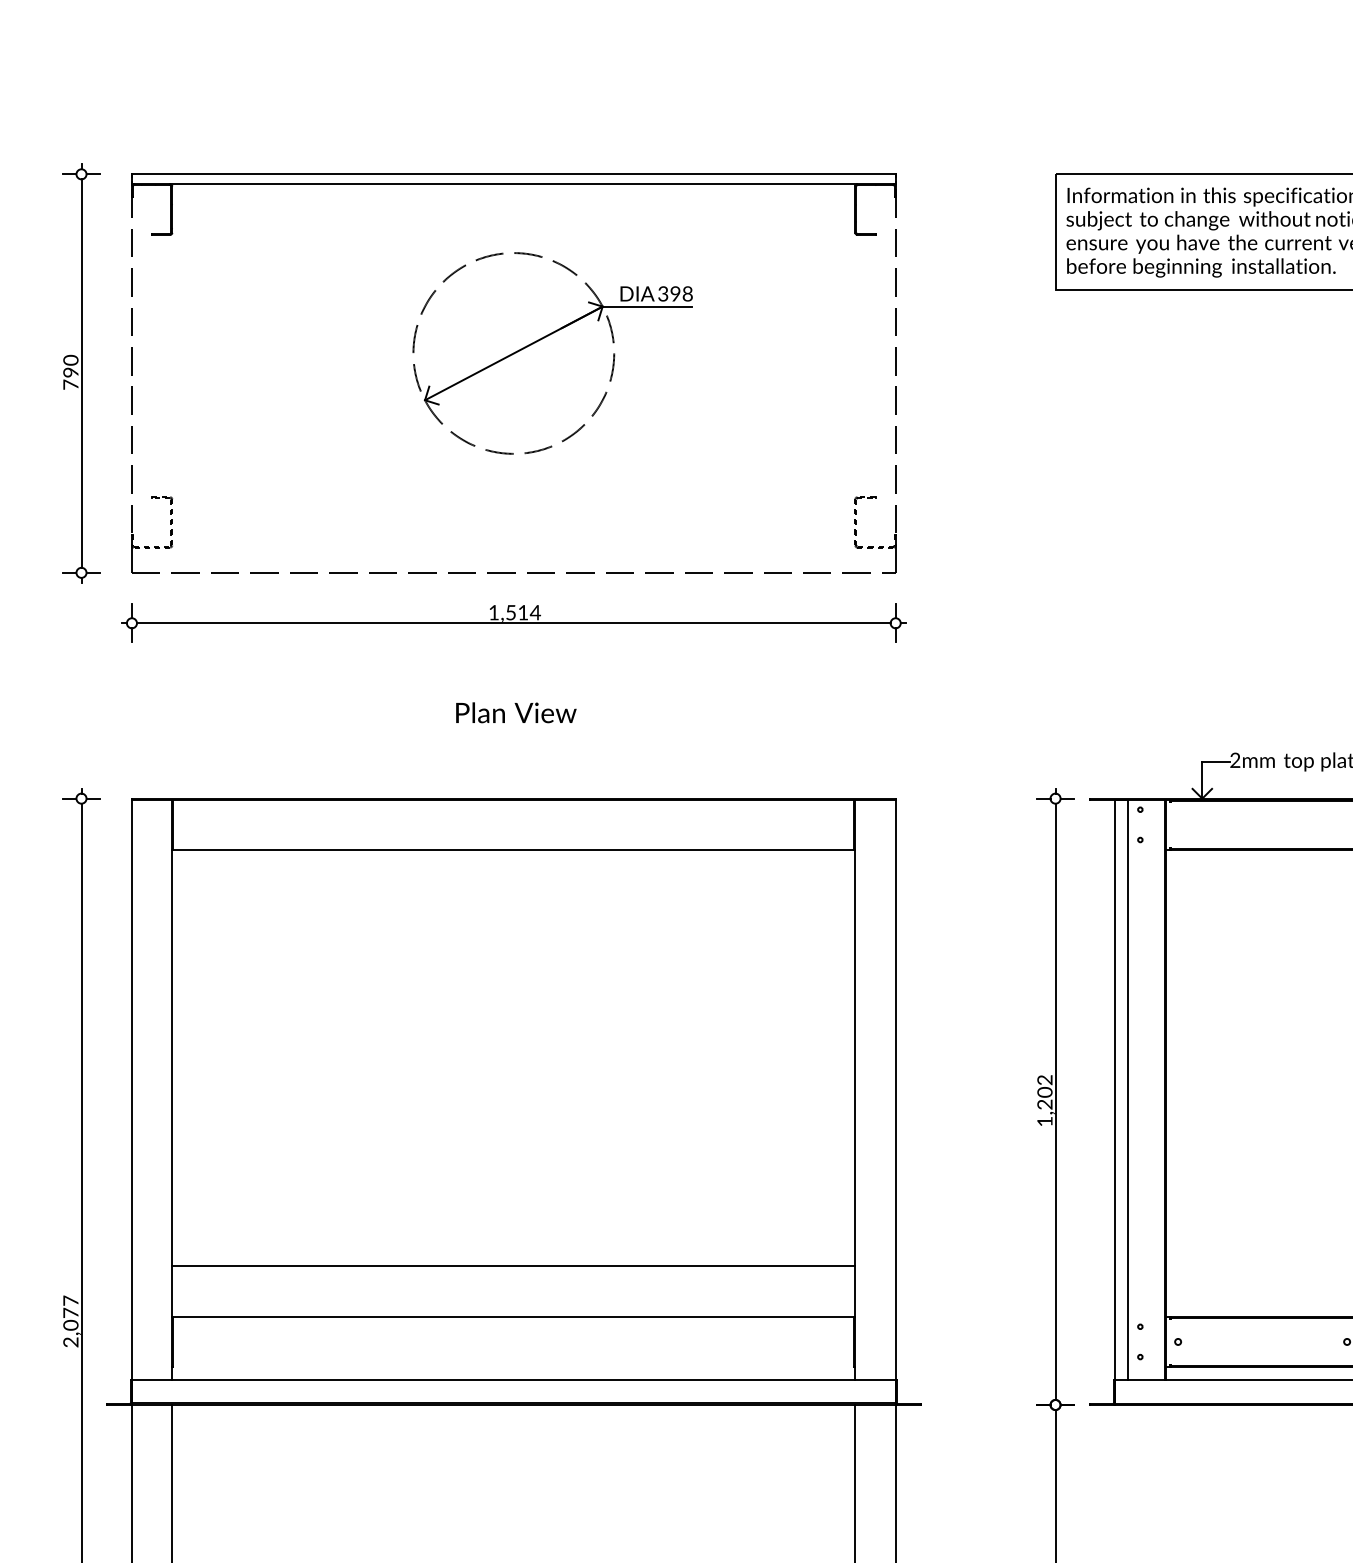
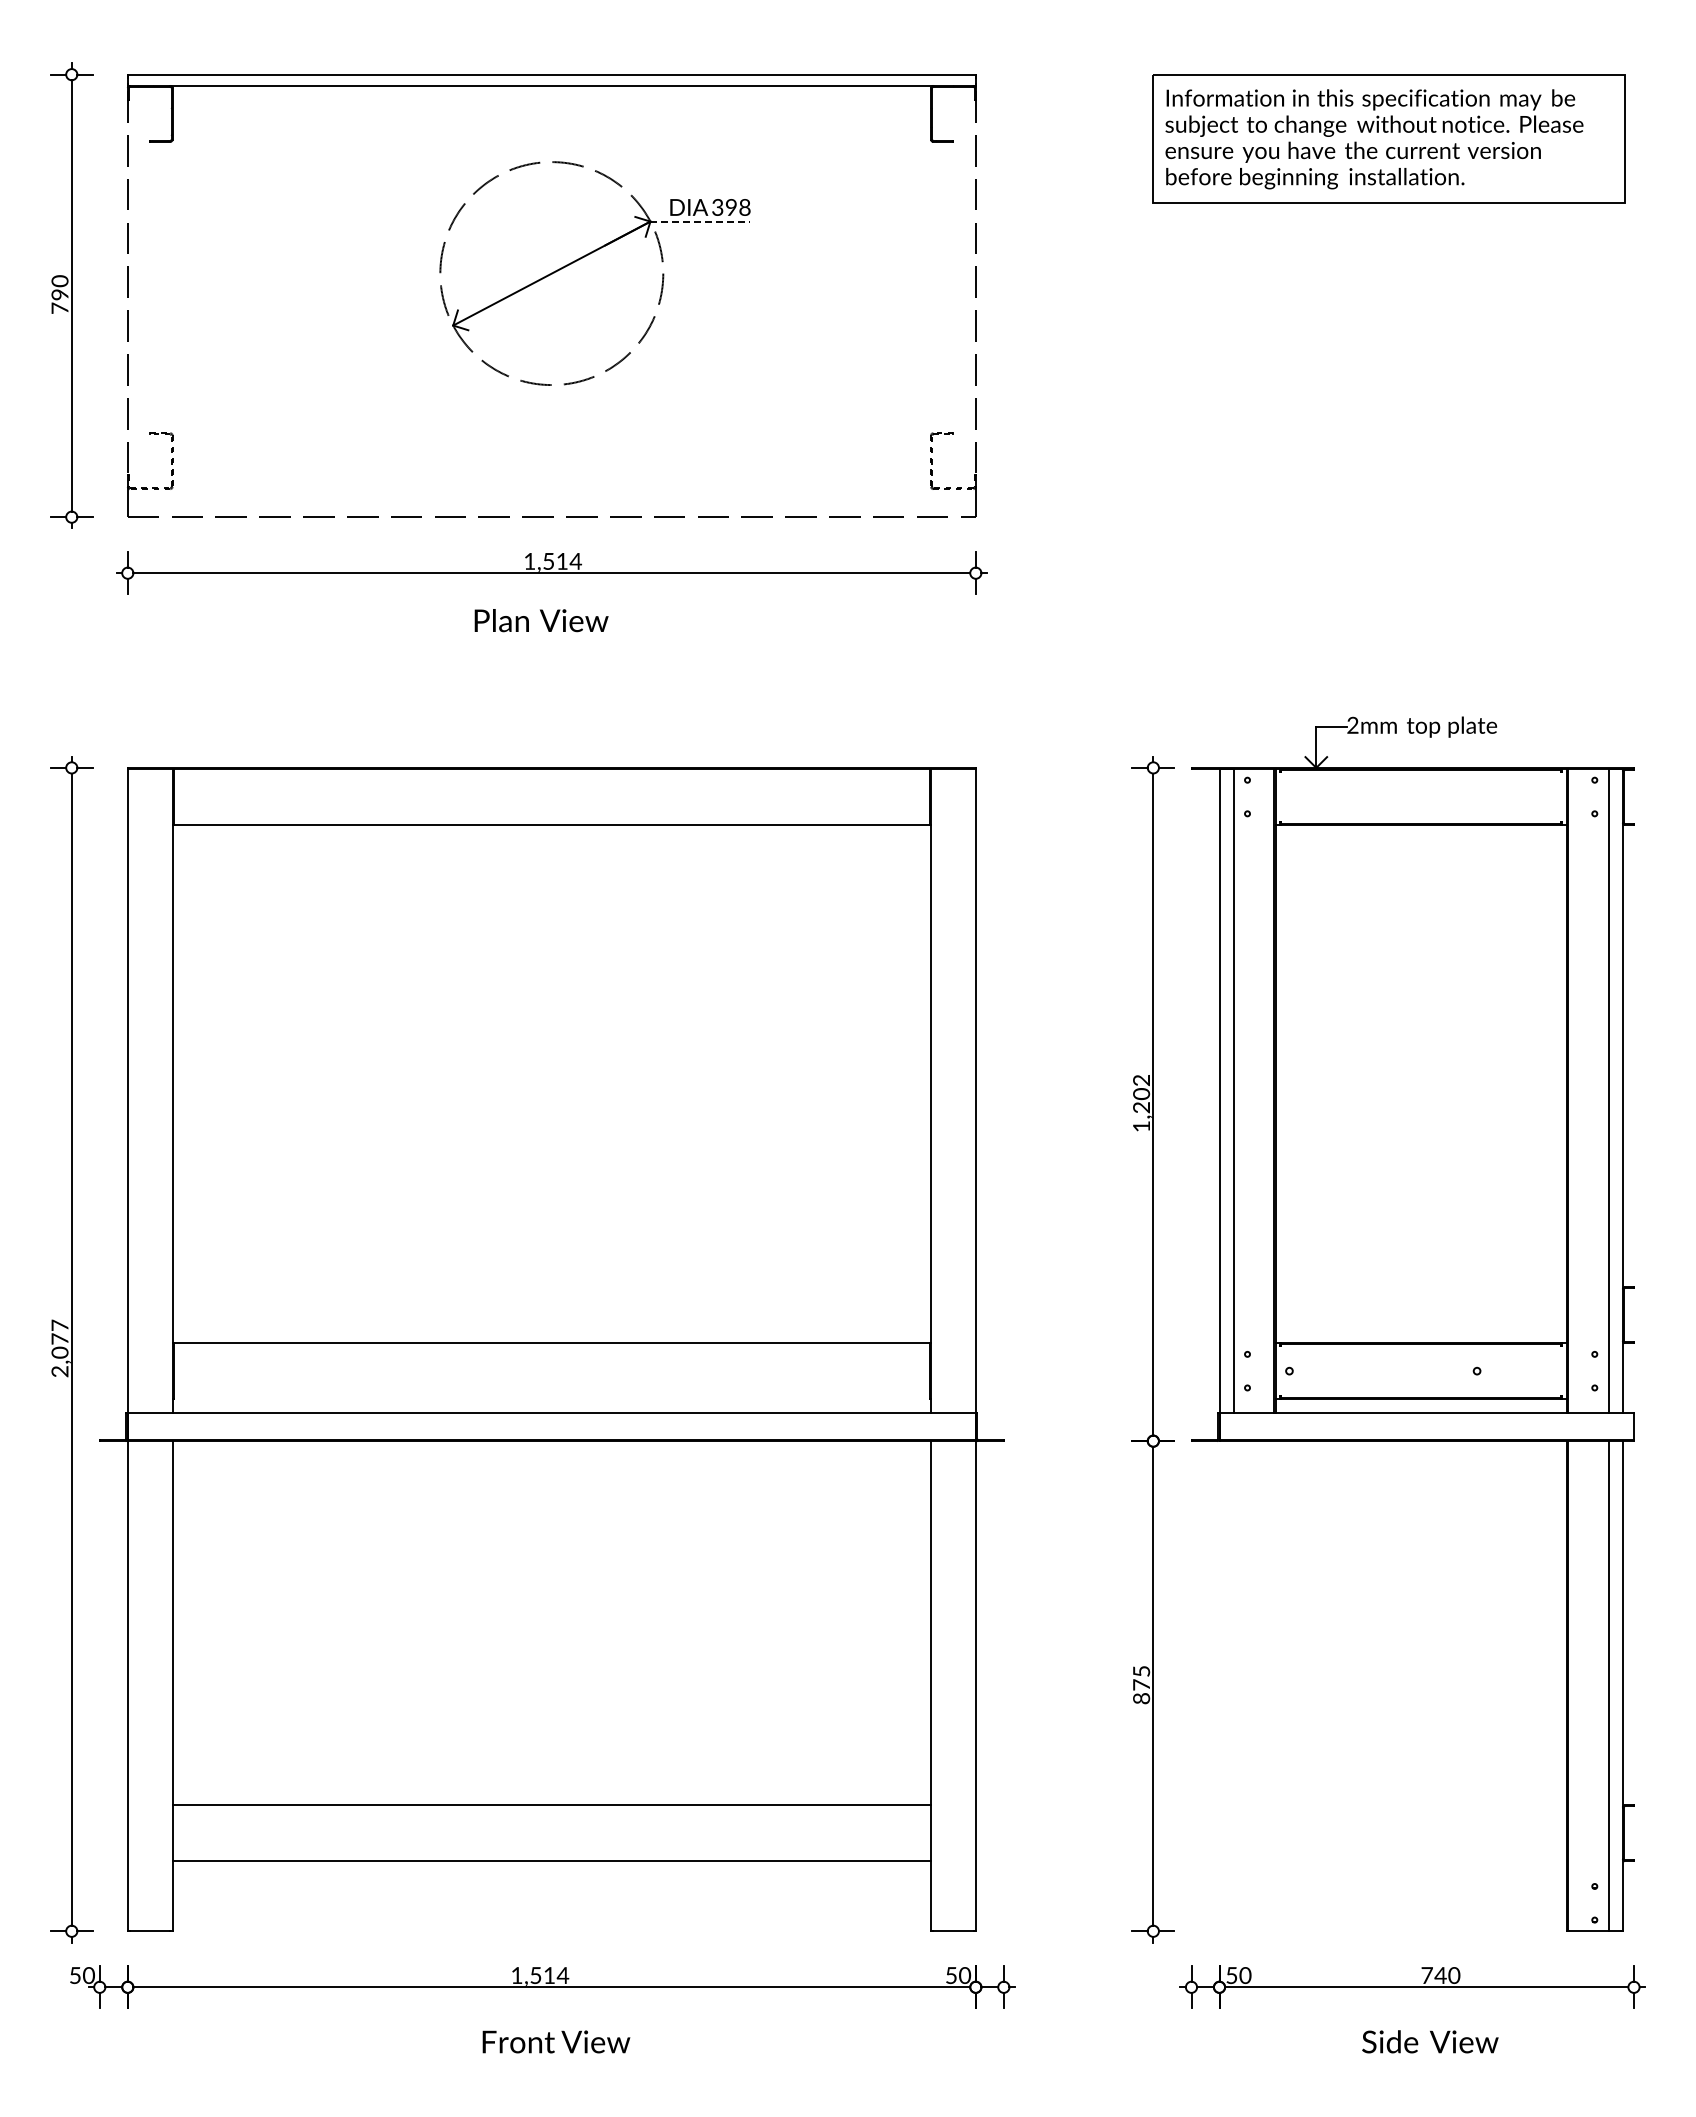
line: (647, 306) -> (700, 221), solid -> dashed
text: (516, 712) -> (541, 620), moved
line: (513, 1266) -> (551, 1287), removed

